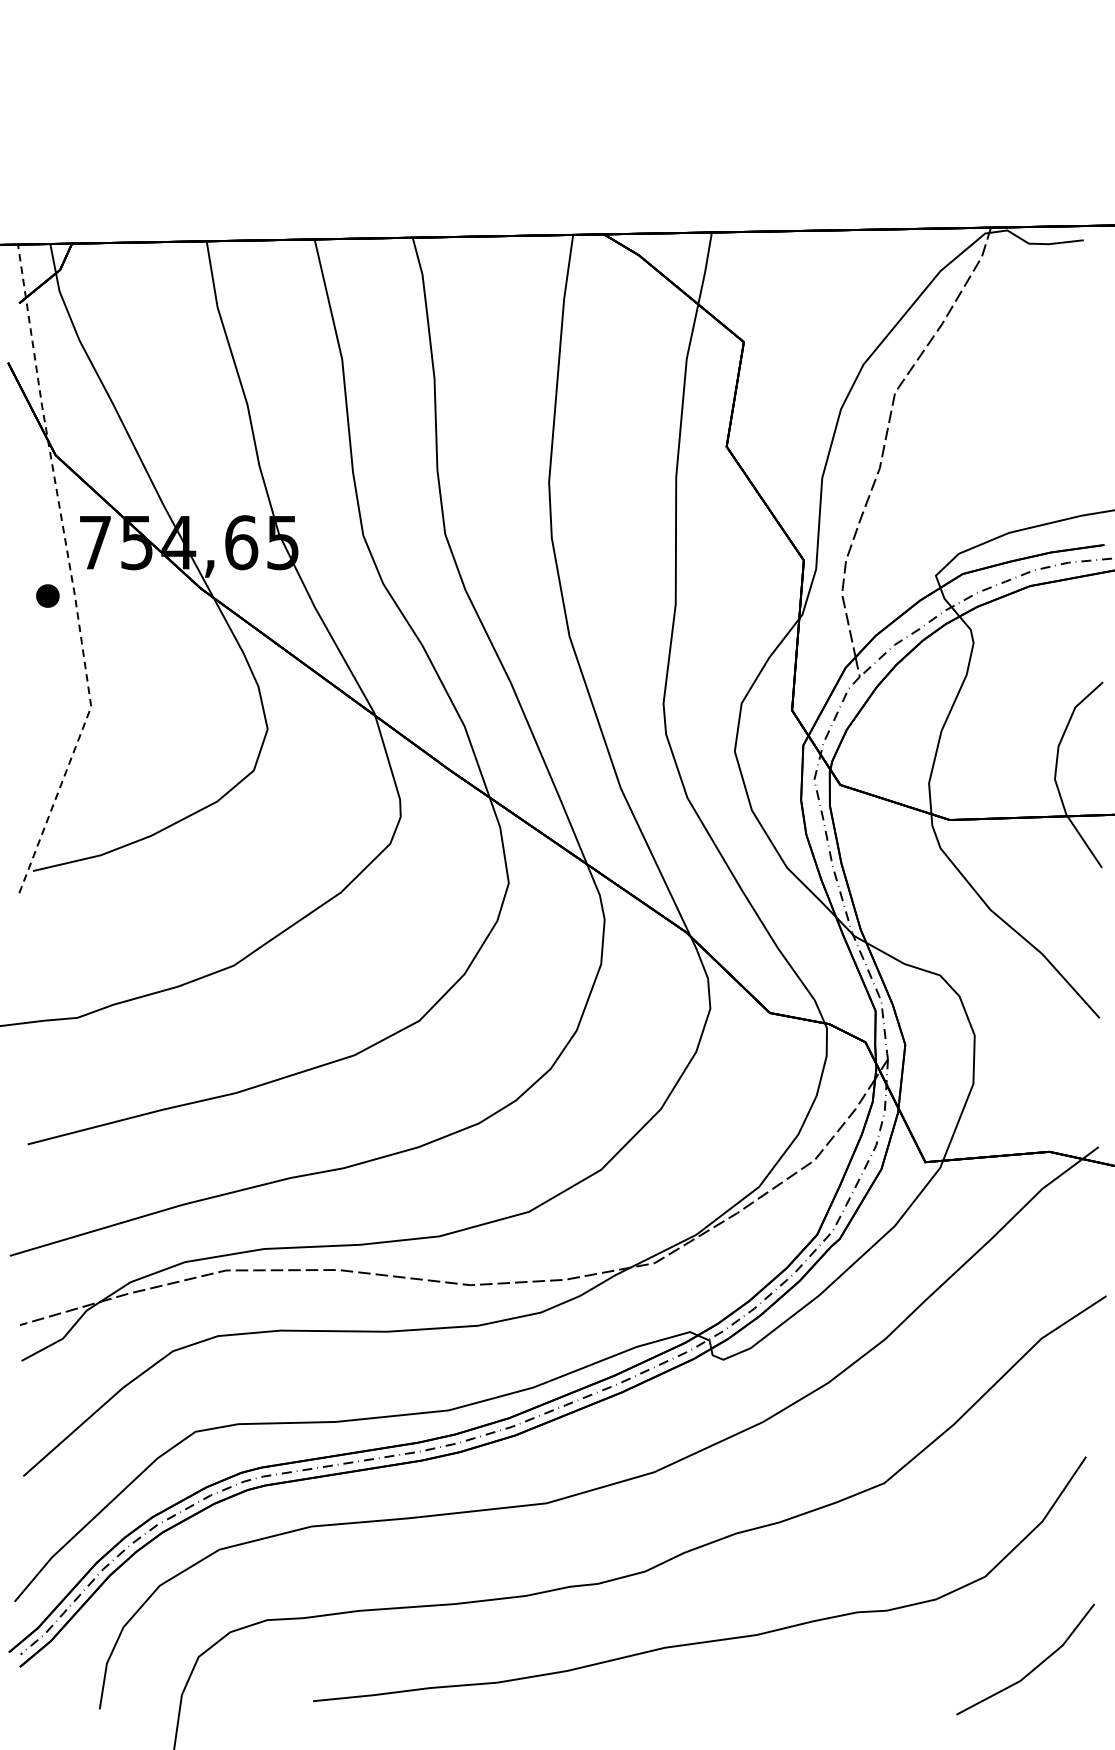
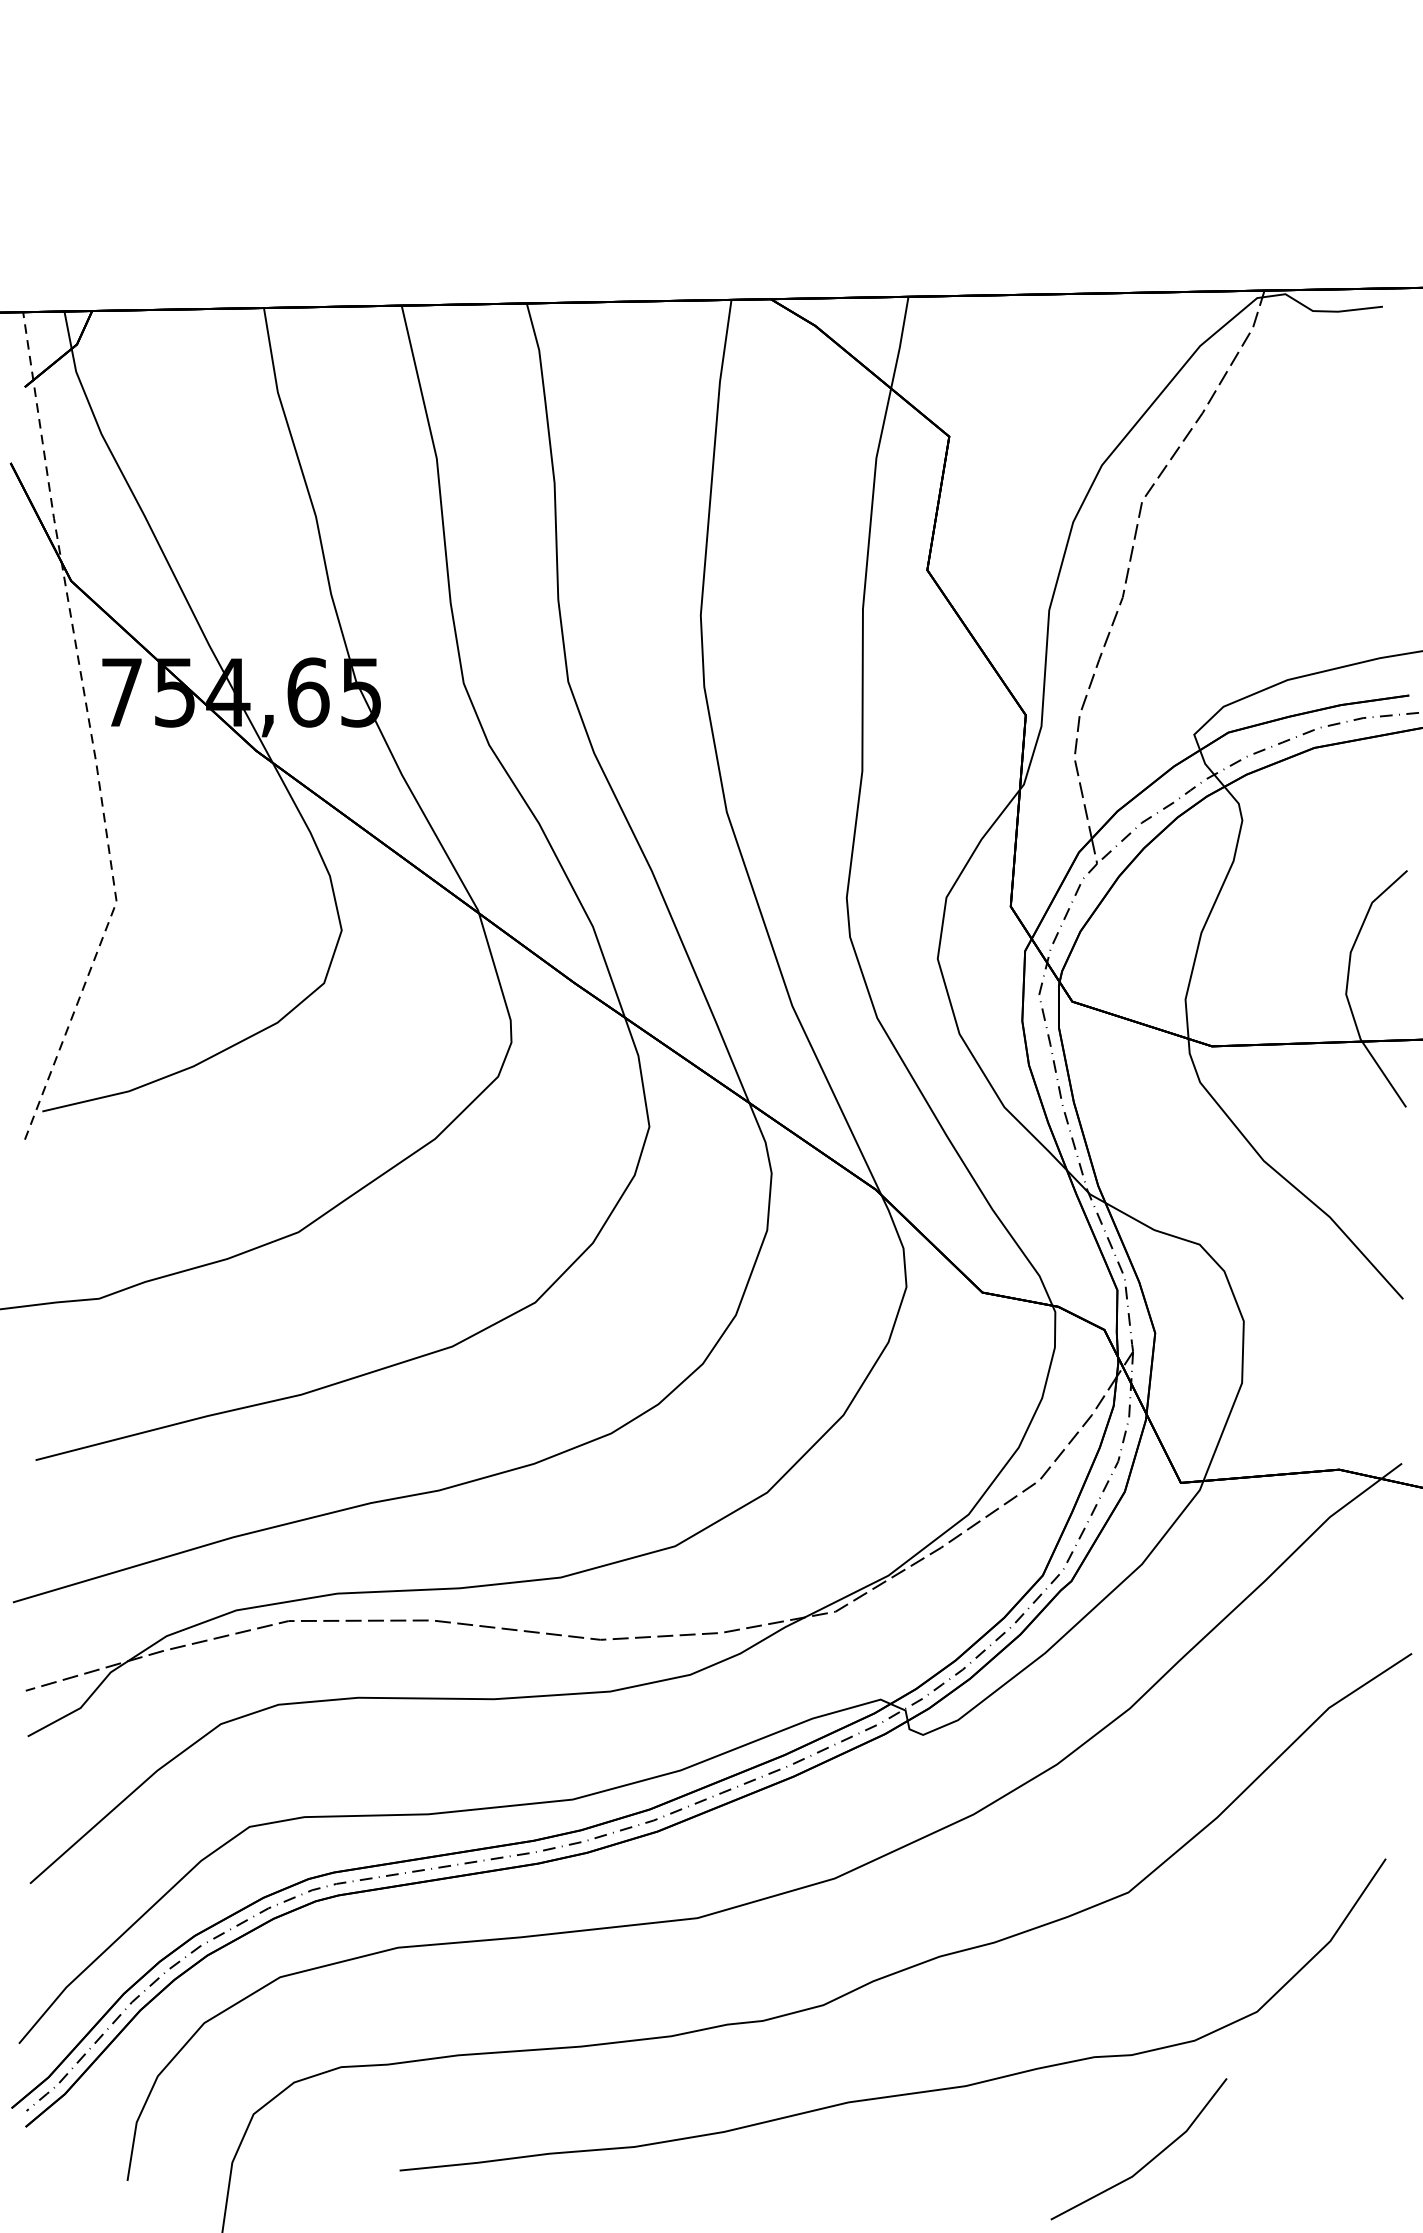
part: (47, 595) -> (60, 759), removed
line: (1034, 1667) -> (1150, 2159), moved

